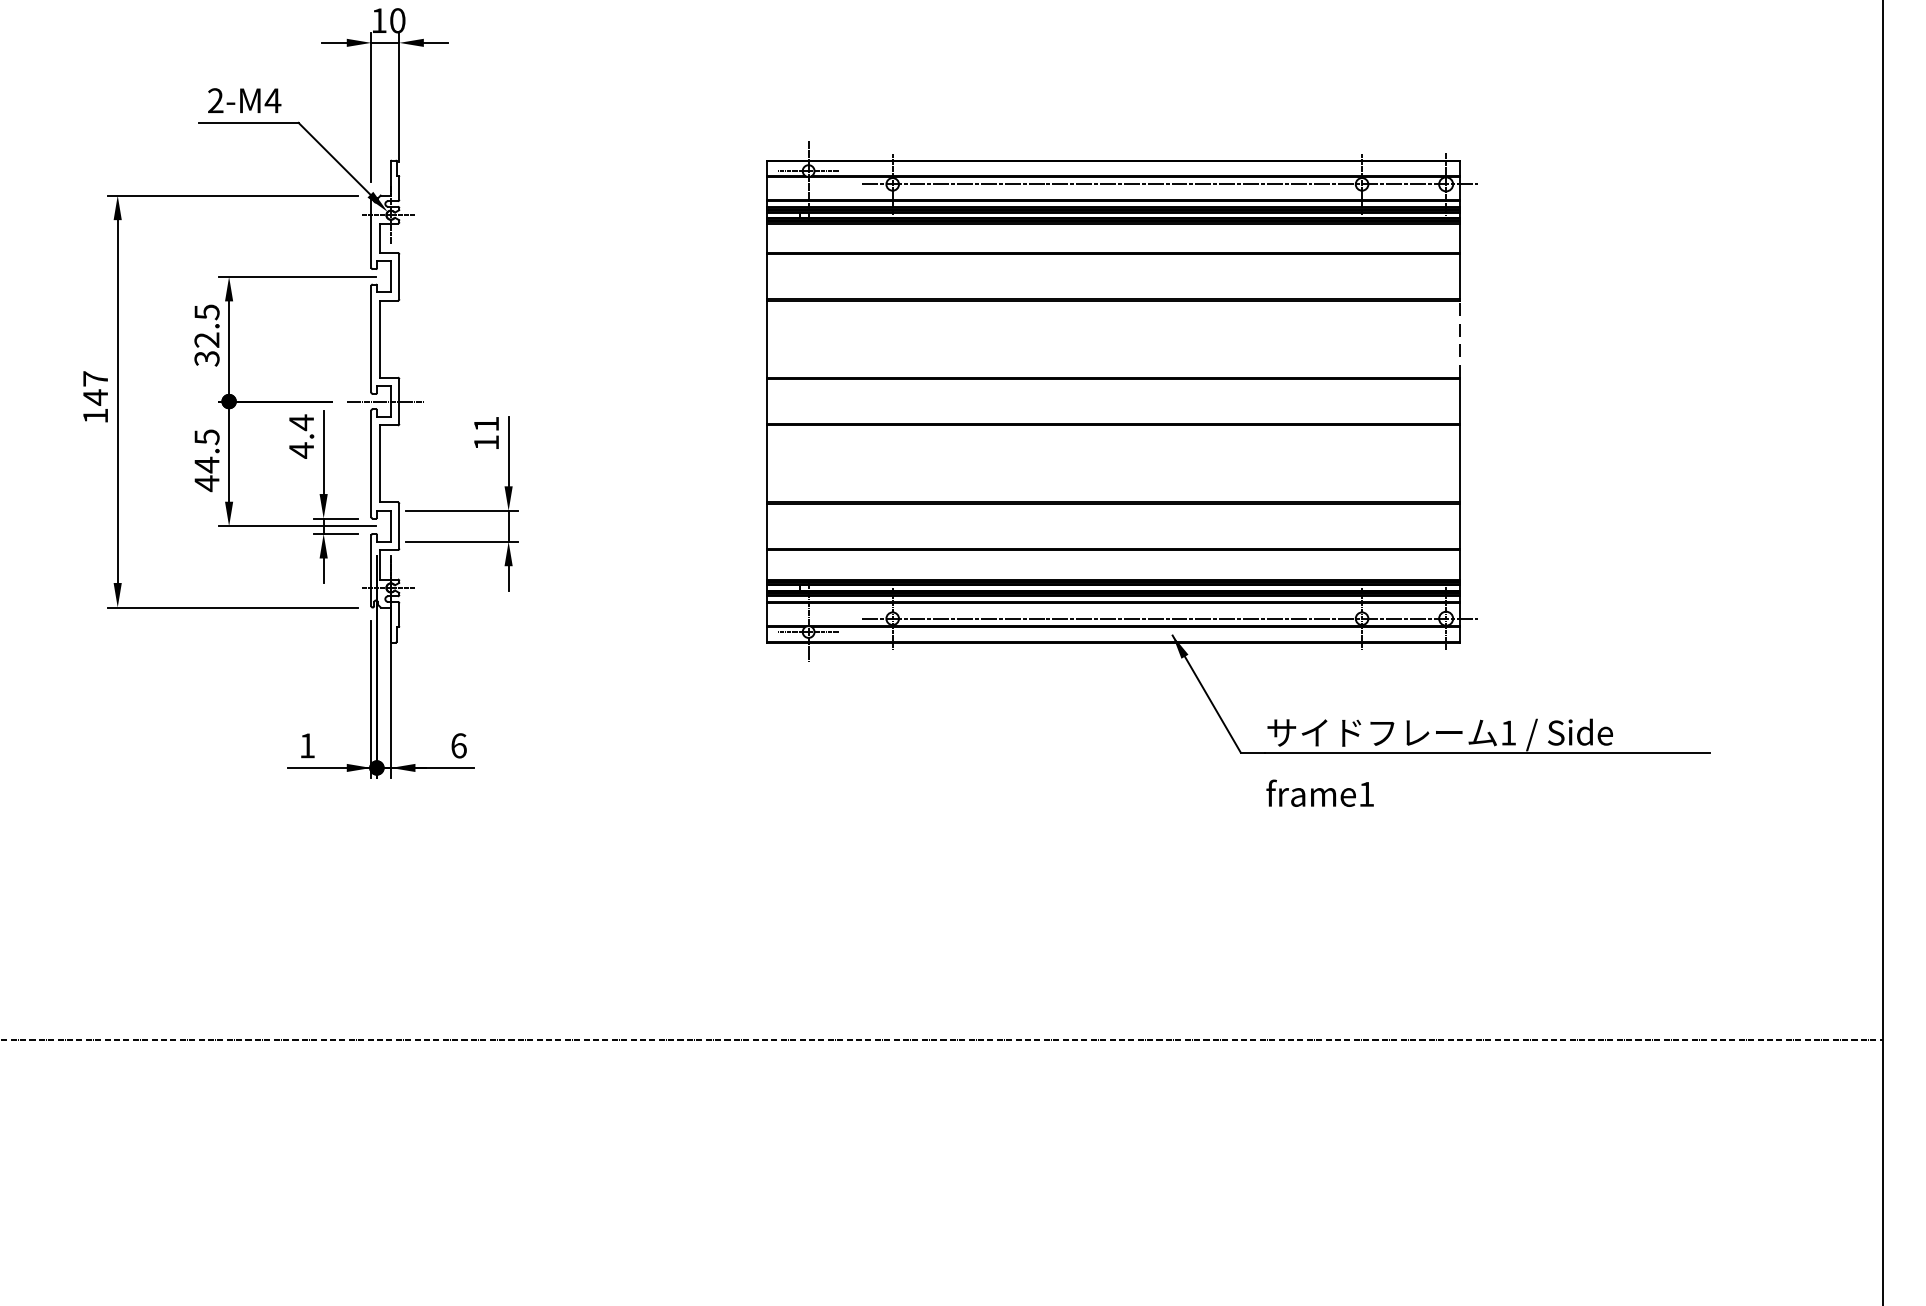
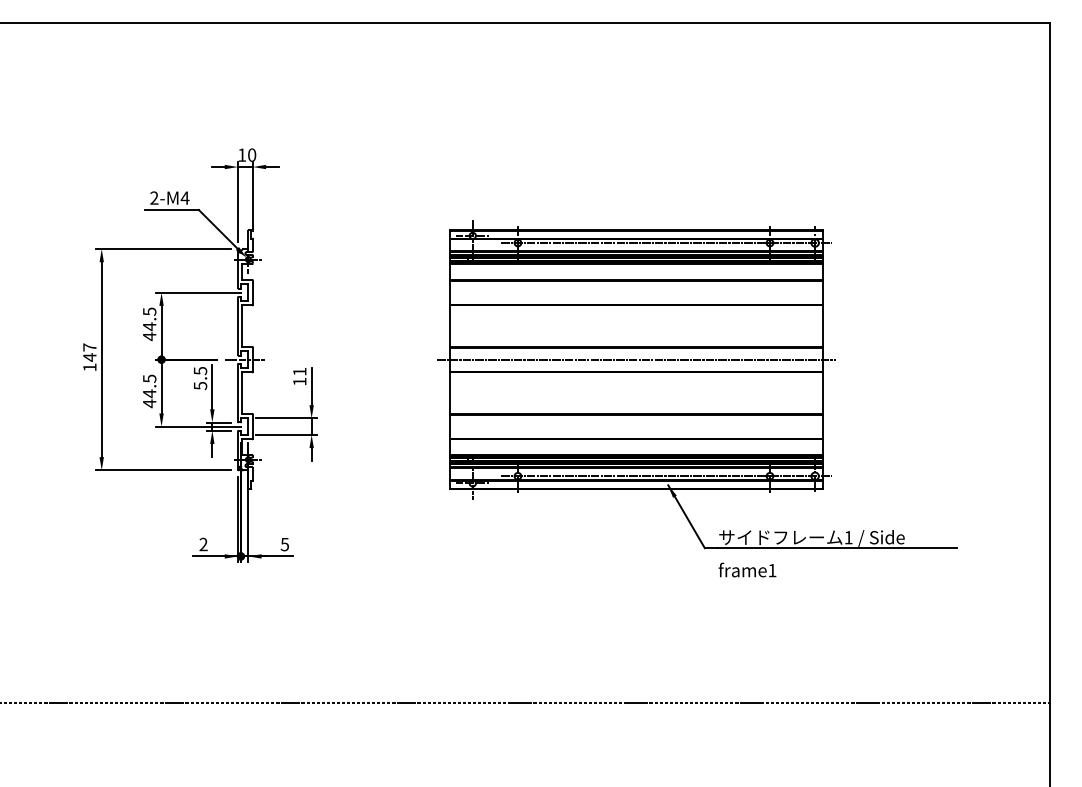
line: (1459, 339) -> (822, 326), dashed -> solid
text: (206, 349) -> (149, 331), 32.5 -> 44.5
line: (1113, 401) -> (636, 359), added
text: (301, 436) -> (200, 378), 4.4 -> 5.5
text: (307, 743) -> (203, 543), 1 -> 2
text: (458, 745) -> (284, 544), 6 -> 5

